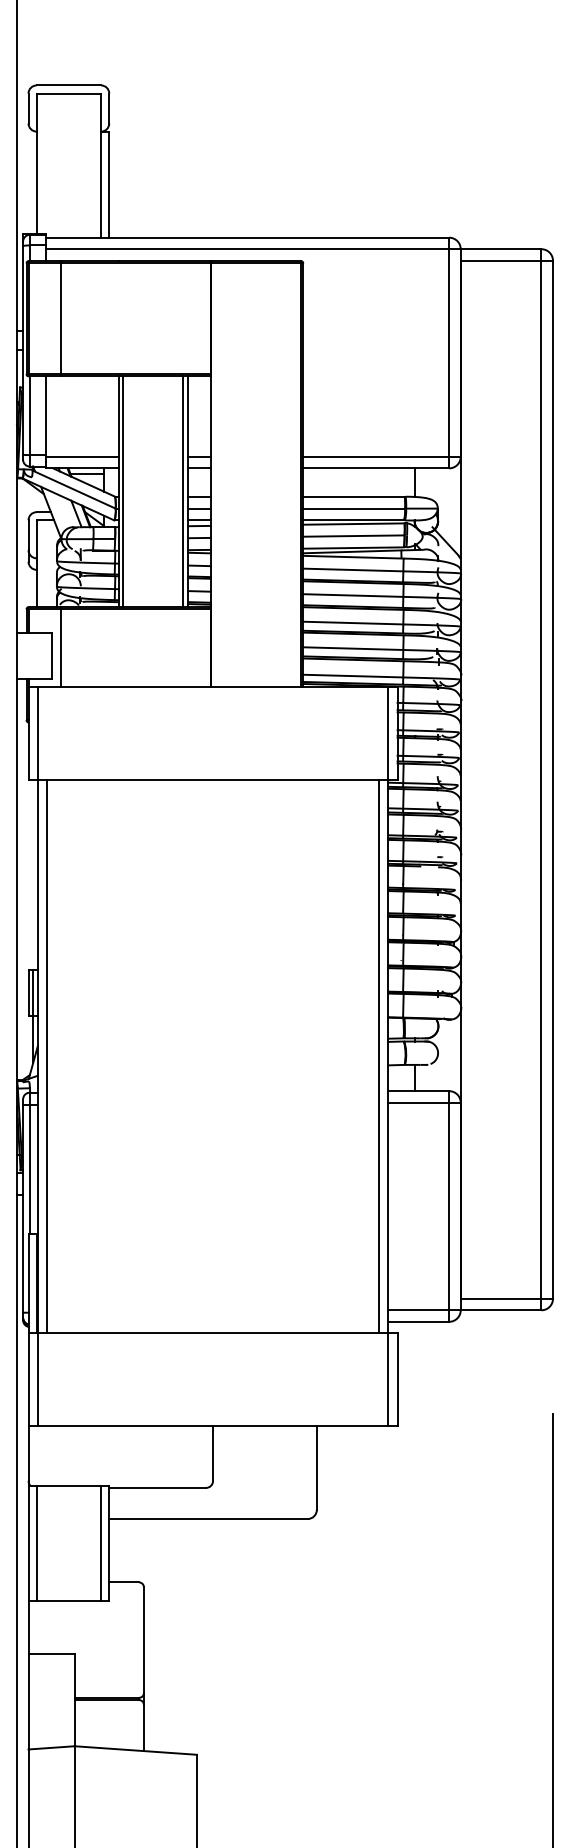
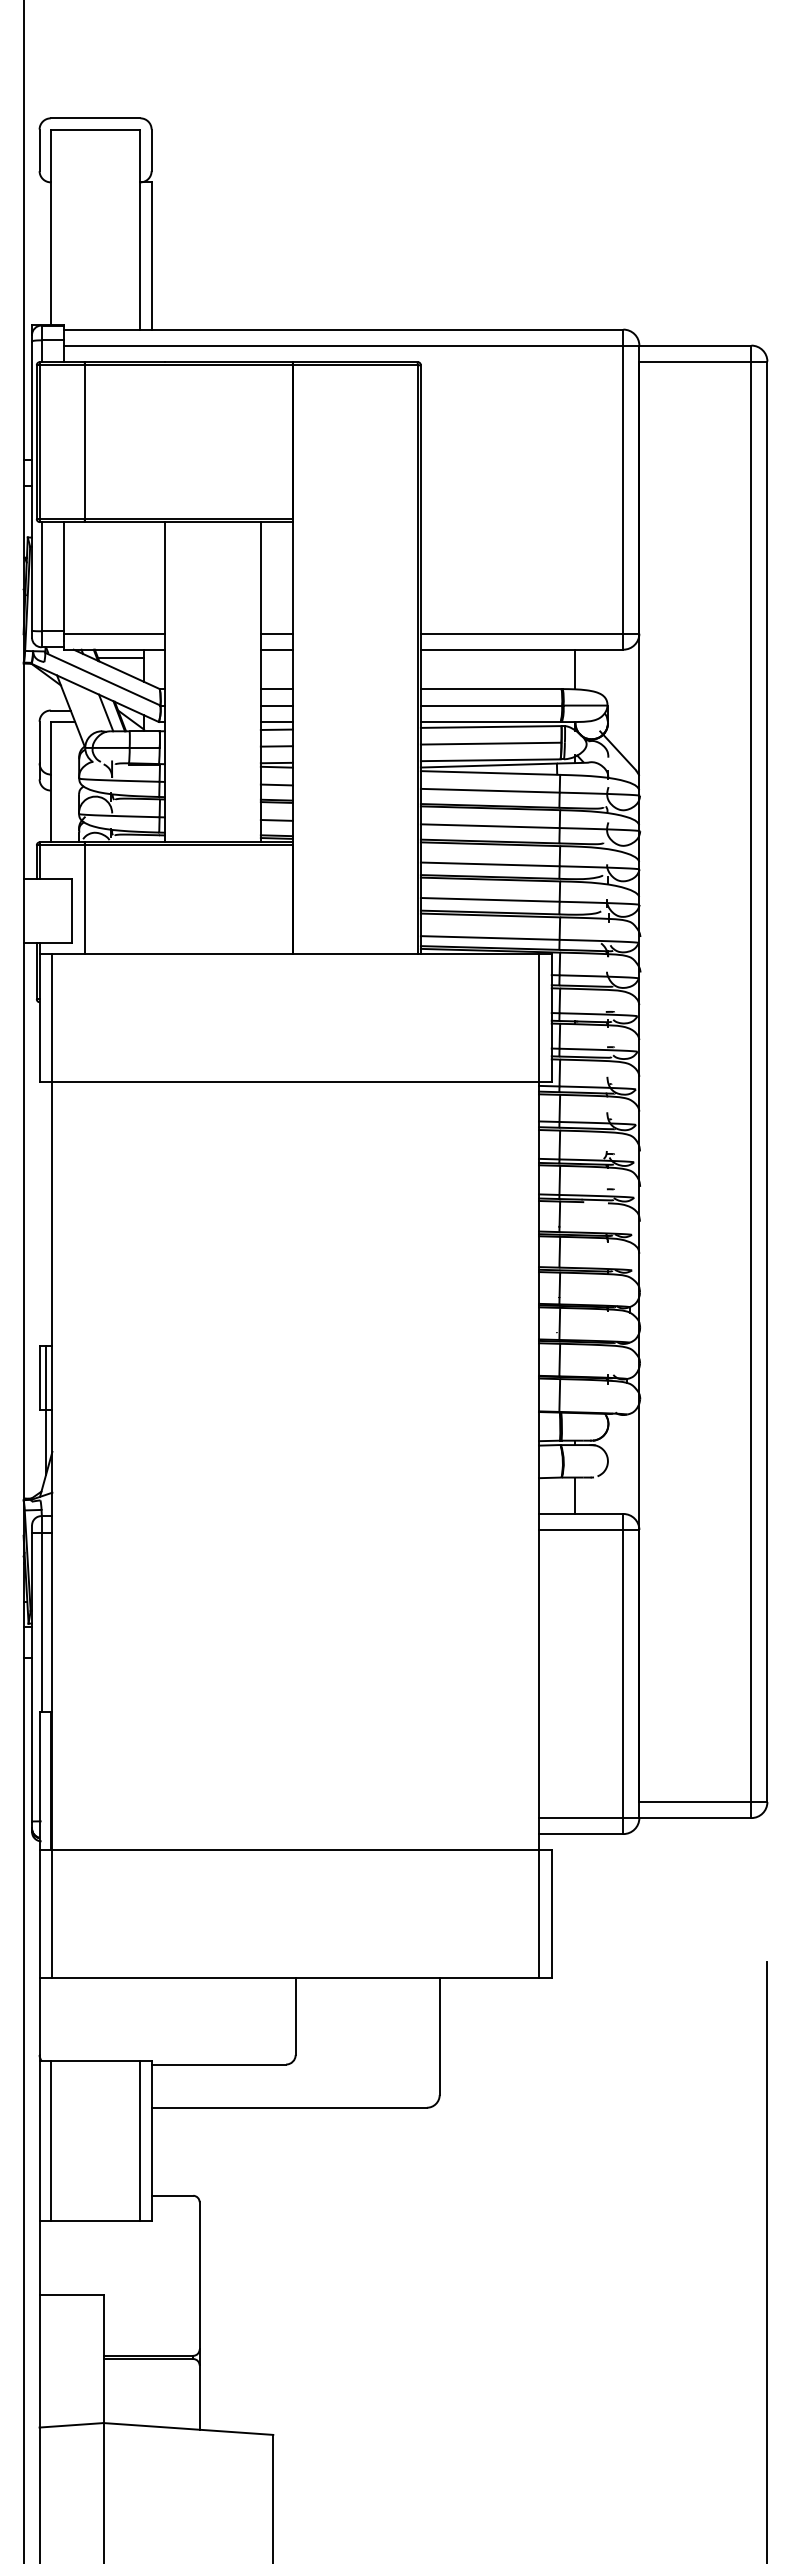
line: (123, 492) -> (171, 682), removed
line: (183, 492) -> (254, 682), removed
line: (47, 1056) -> (65, 1465), removed
line: (379, 1056) -> (526, 1465), removed

